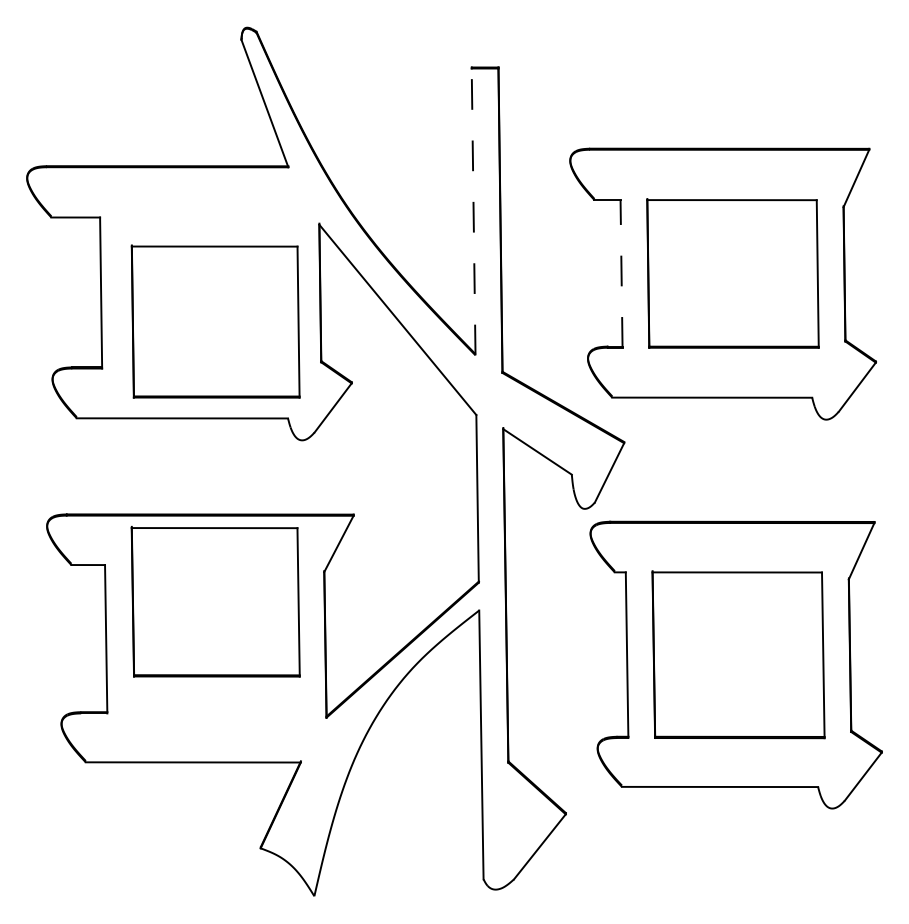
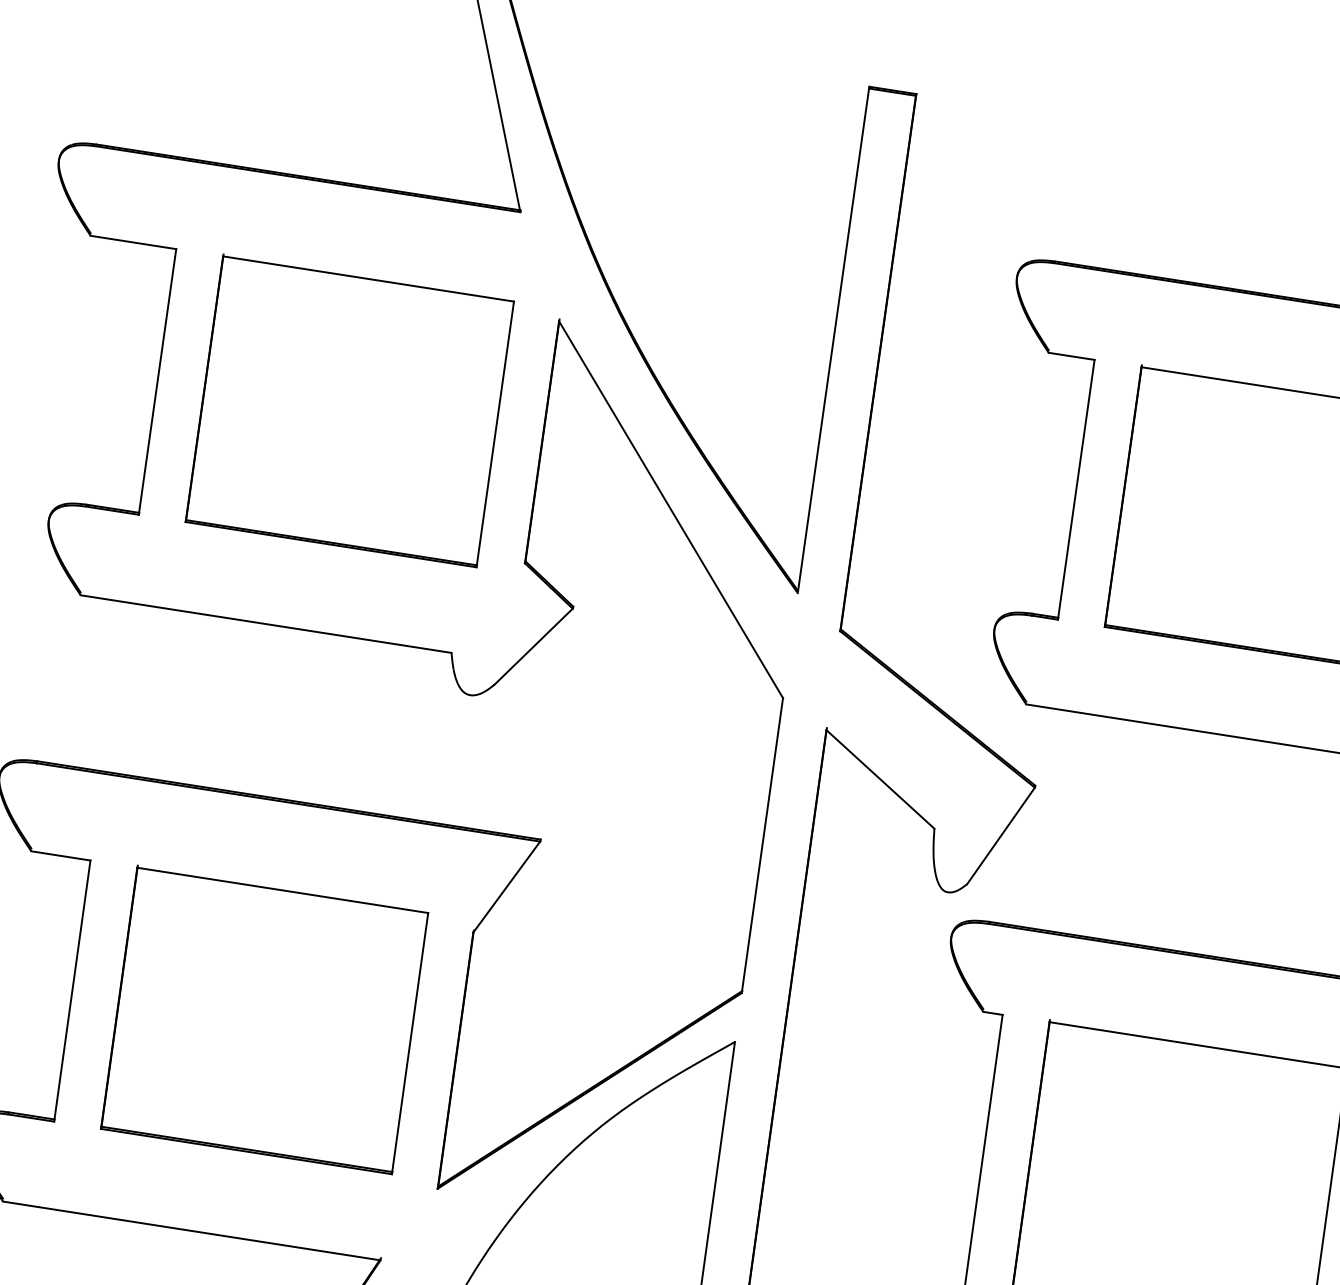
line: (473, 211) -> (833, 340), dashed -> solid
line: (621, 273) -> (1076, 489), dashed -> solid
part: (215, 321) -> (349, 410), moved
part: (215, 601) -> (264, 1019), moved

